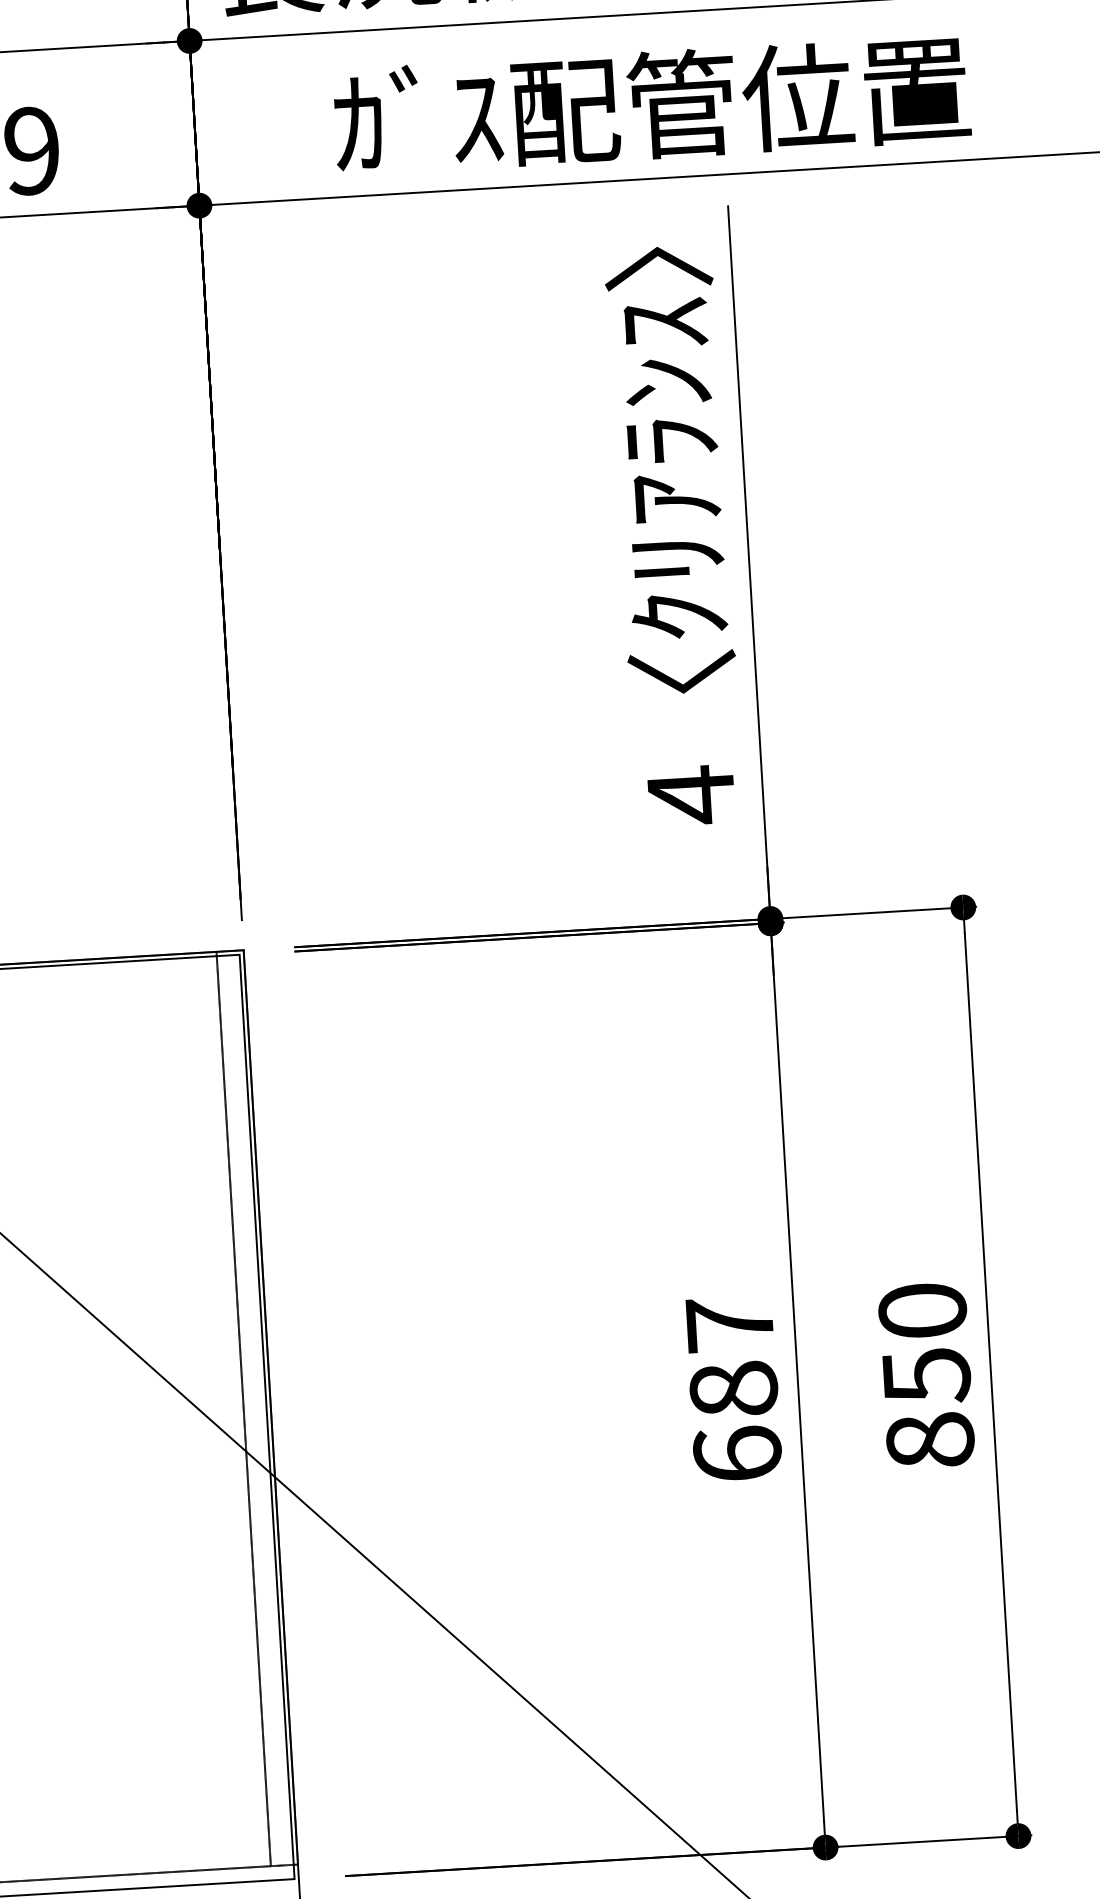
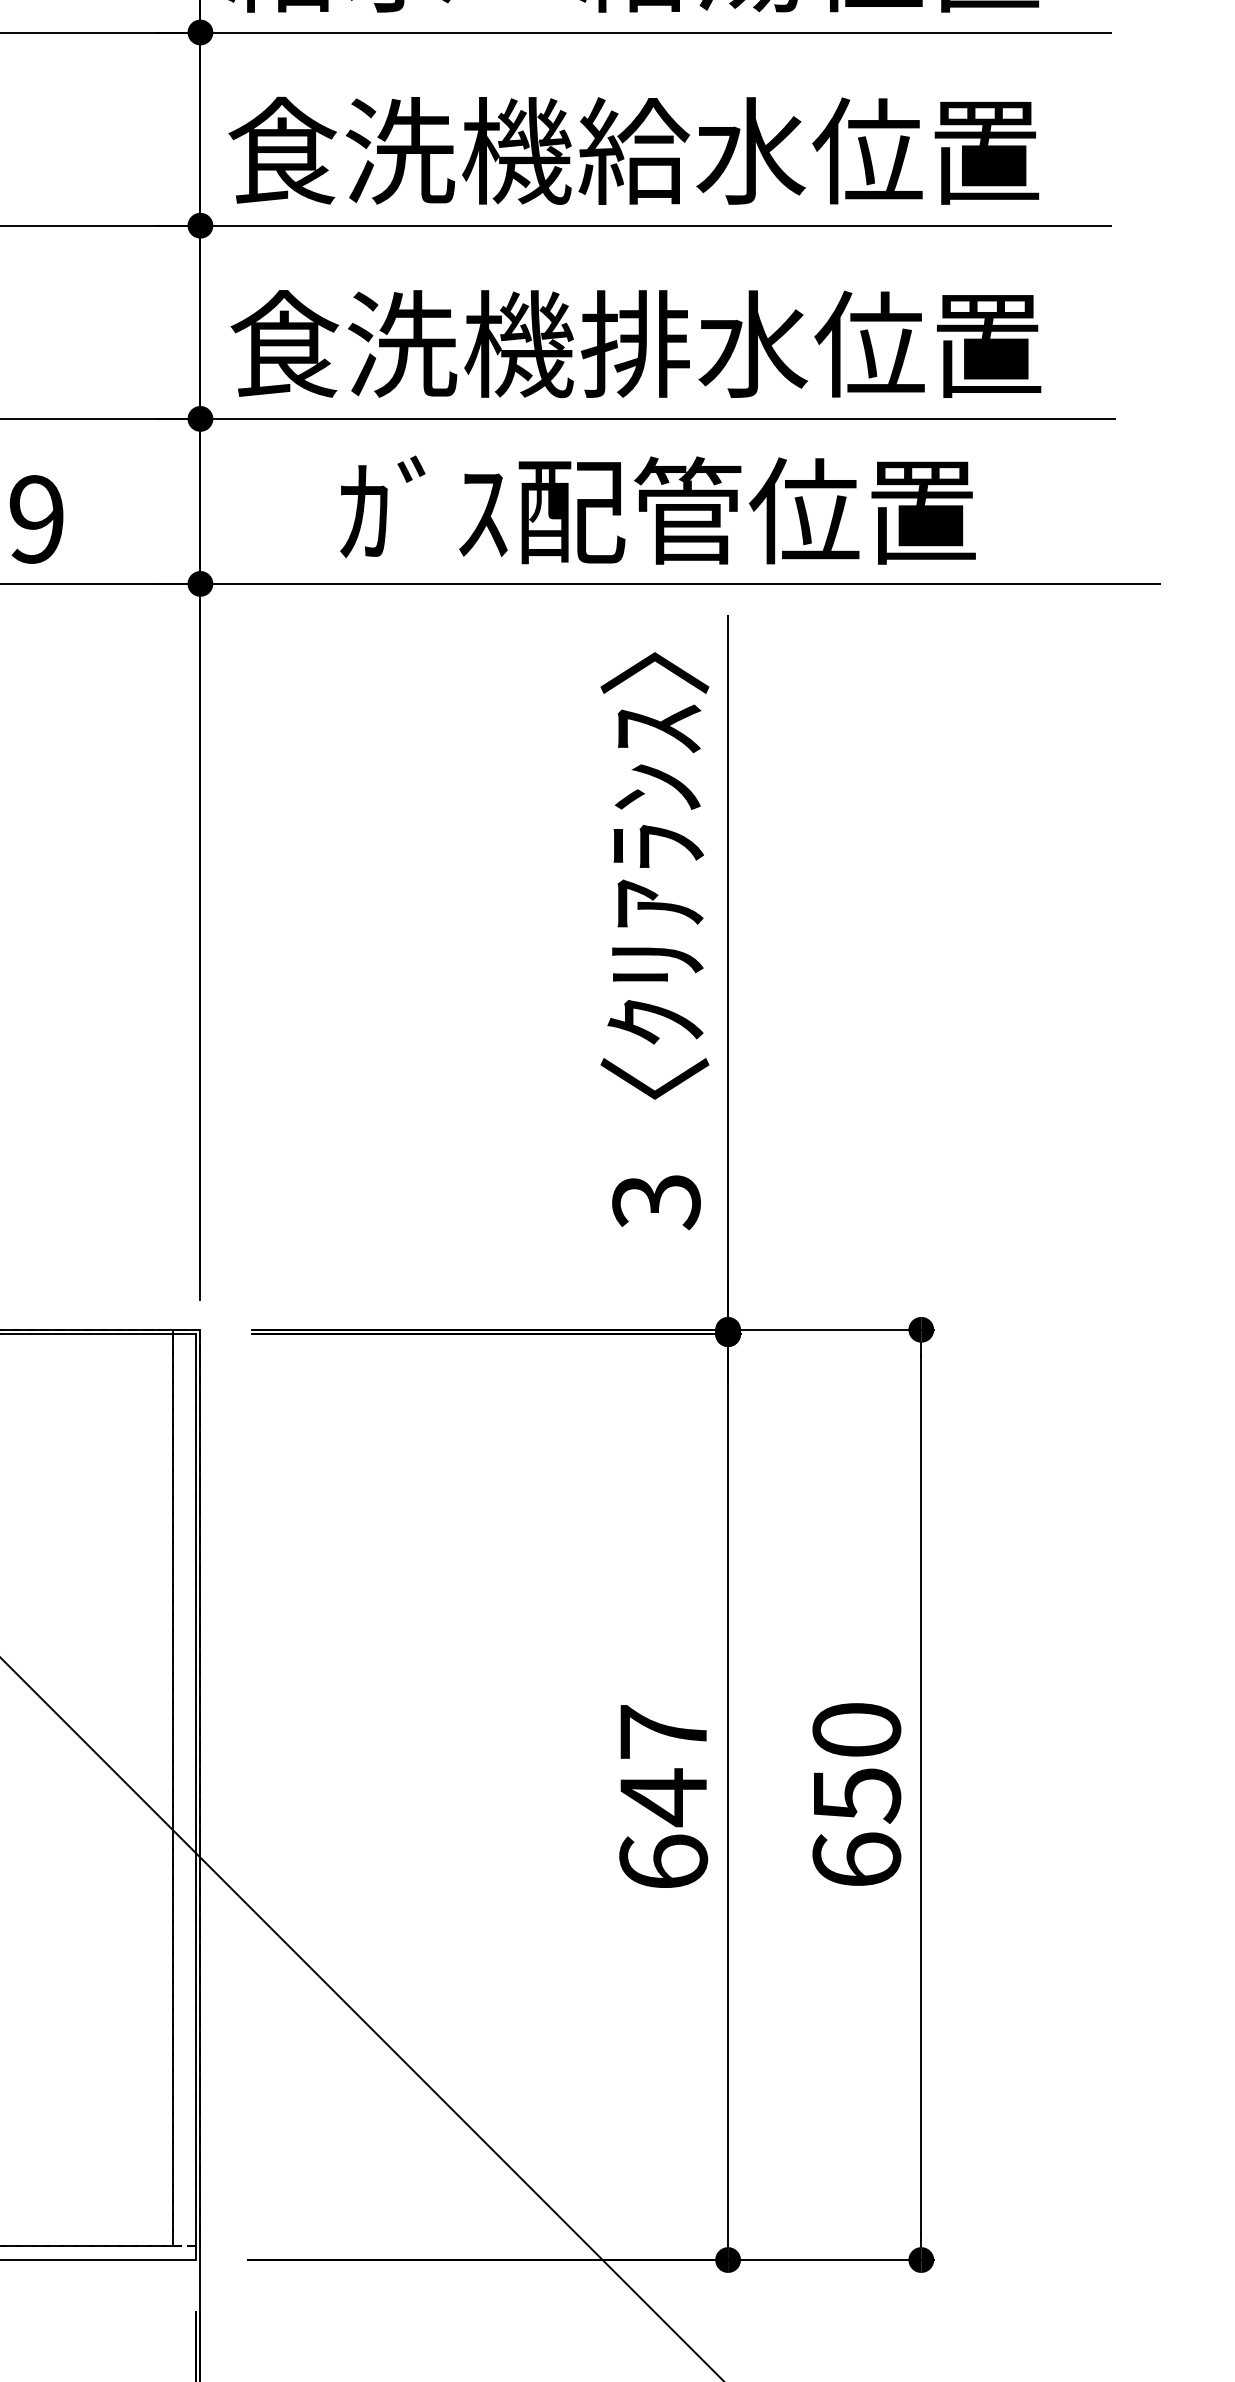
text: (691, 795) -> (656, 1201), 4 -> 3
text: (733, 1389) -> (663, 1797), 687 -> 647
text: (930, 1440) -> (856, 1859), 850 -> 650

